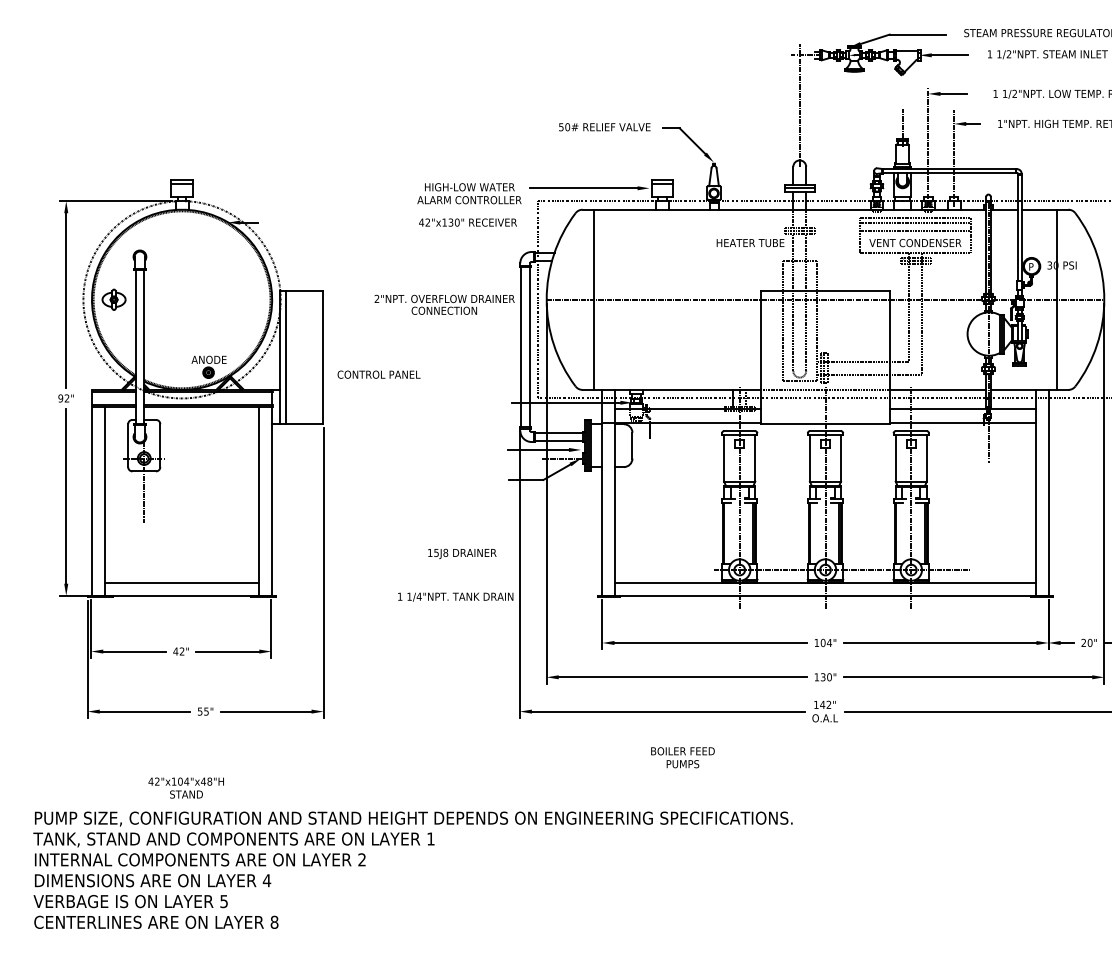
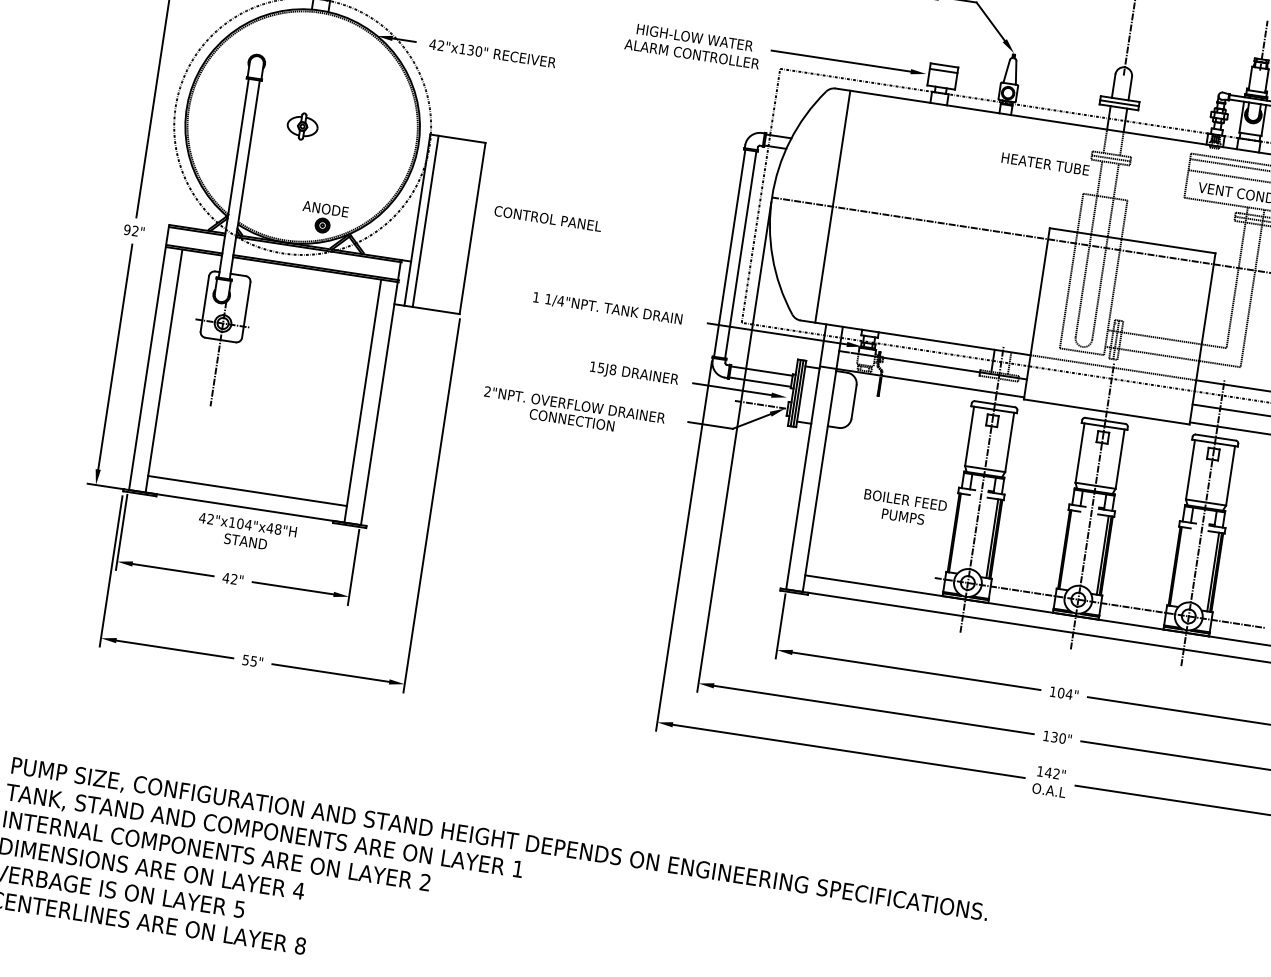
text: (467, 222) -> (492, 53), moved
part: (113, 299) -> (301, 126), moved
text: (444, 304) -> (573, 411), moved
text: (378, 374) -> (547, 218), moved
text: (462, 553) -> (634, 373), moved
text: (455, 596) -> (607, 307), moved
text: (682, 757) -> (903, 508), moved
text: (185, 787) -> (245, 532), moved

